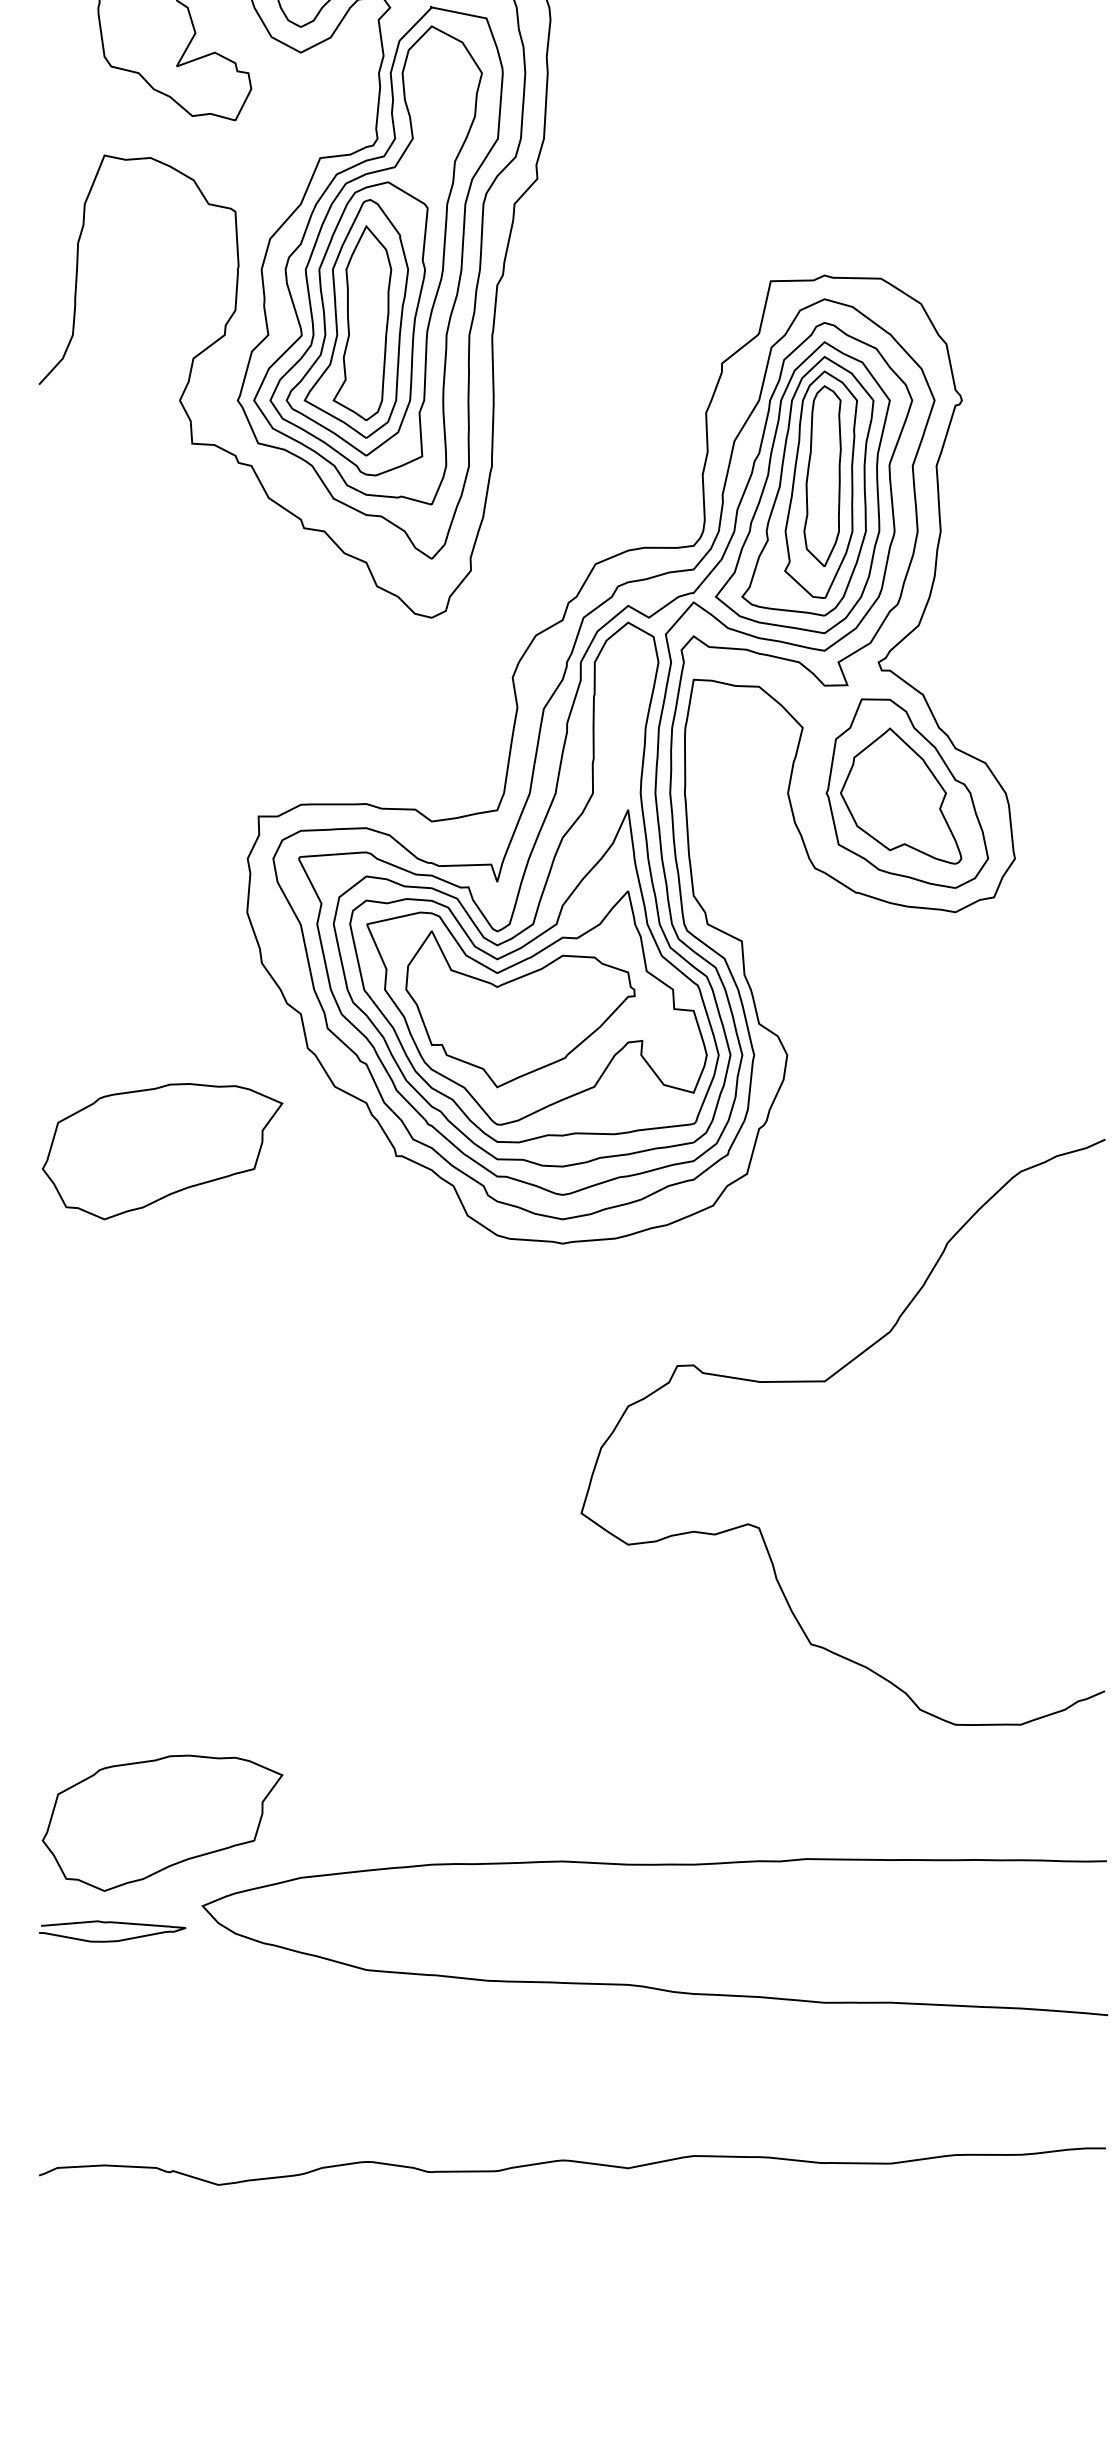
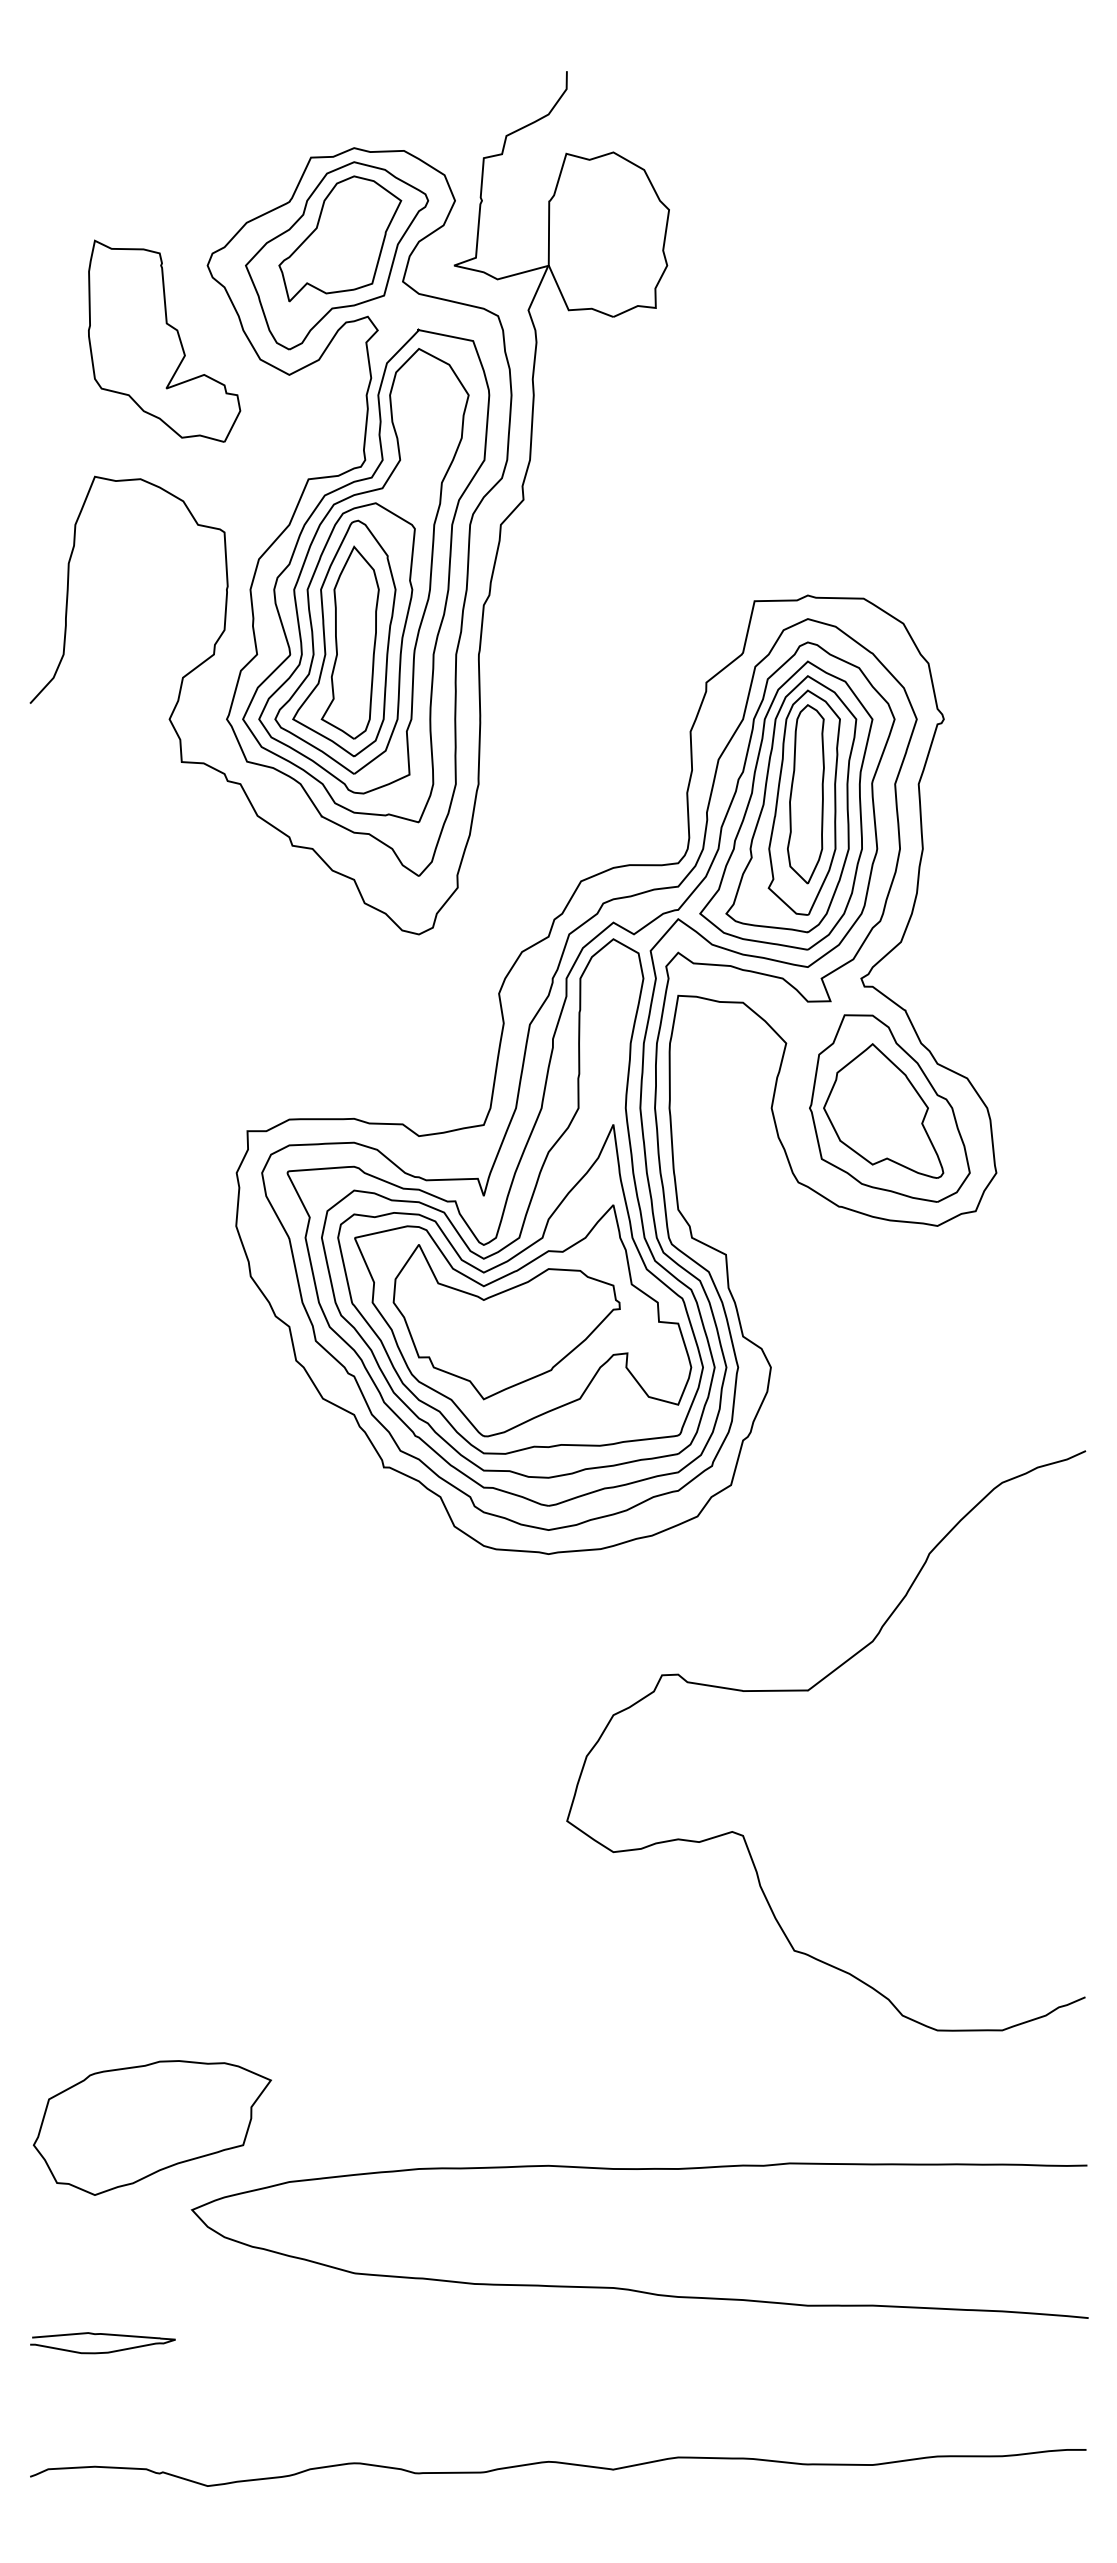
part: (161, 1151) -> (151, 1462), removed
curve: (113, 1923) -> (103, 2335), moved

